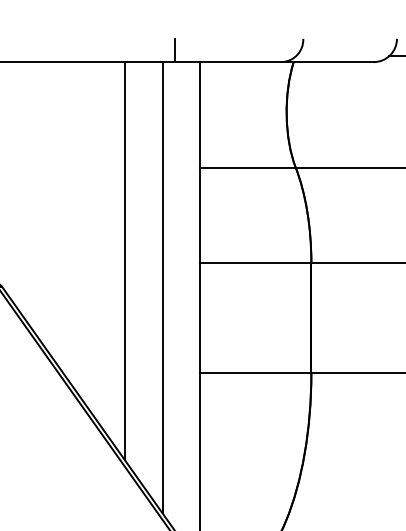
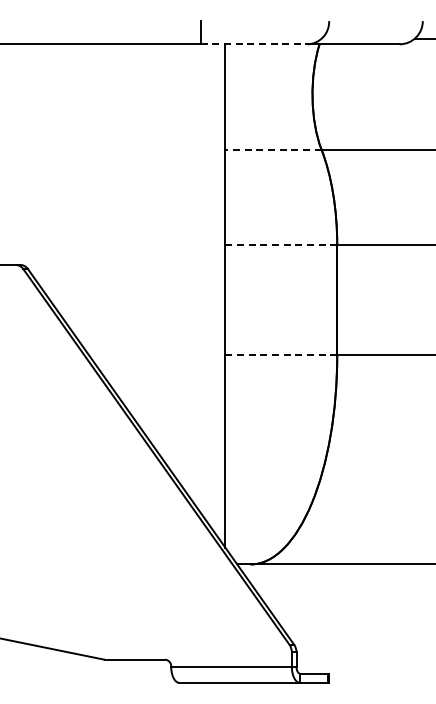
line: (228, 62) -> (254, 44), solid -> dashed
line: (247, 167) -> (273, 149), solid -> dashed
line: (124, 261) -> (150, 243), removed
line: (255, 263) -> (281, 245), solid -> dashed
line: (162, 287) -> (188, 269), removed
line: (255, 373) -> (281, 355), solid -> dashed

